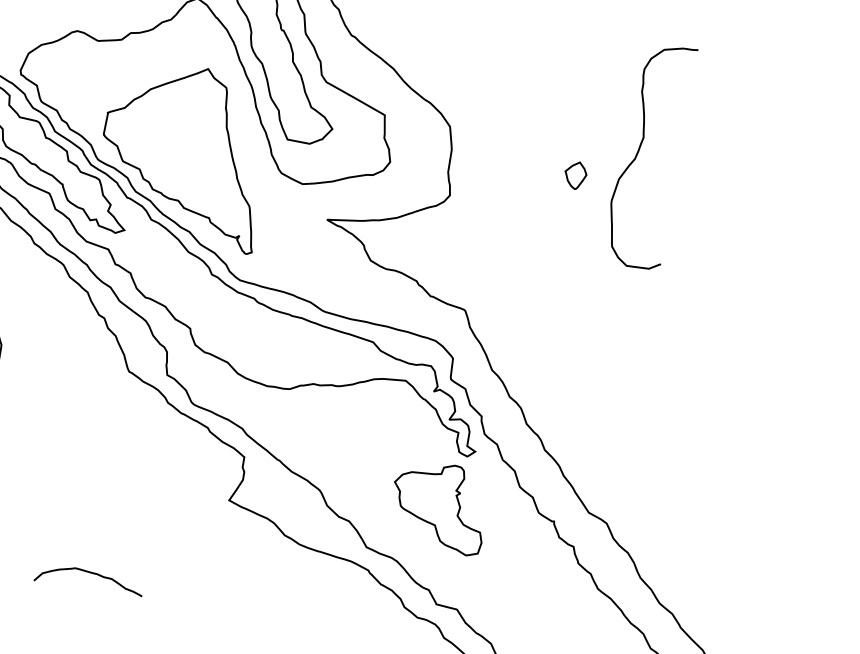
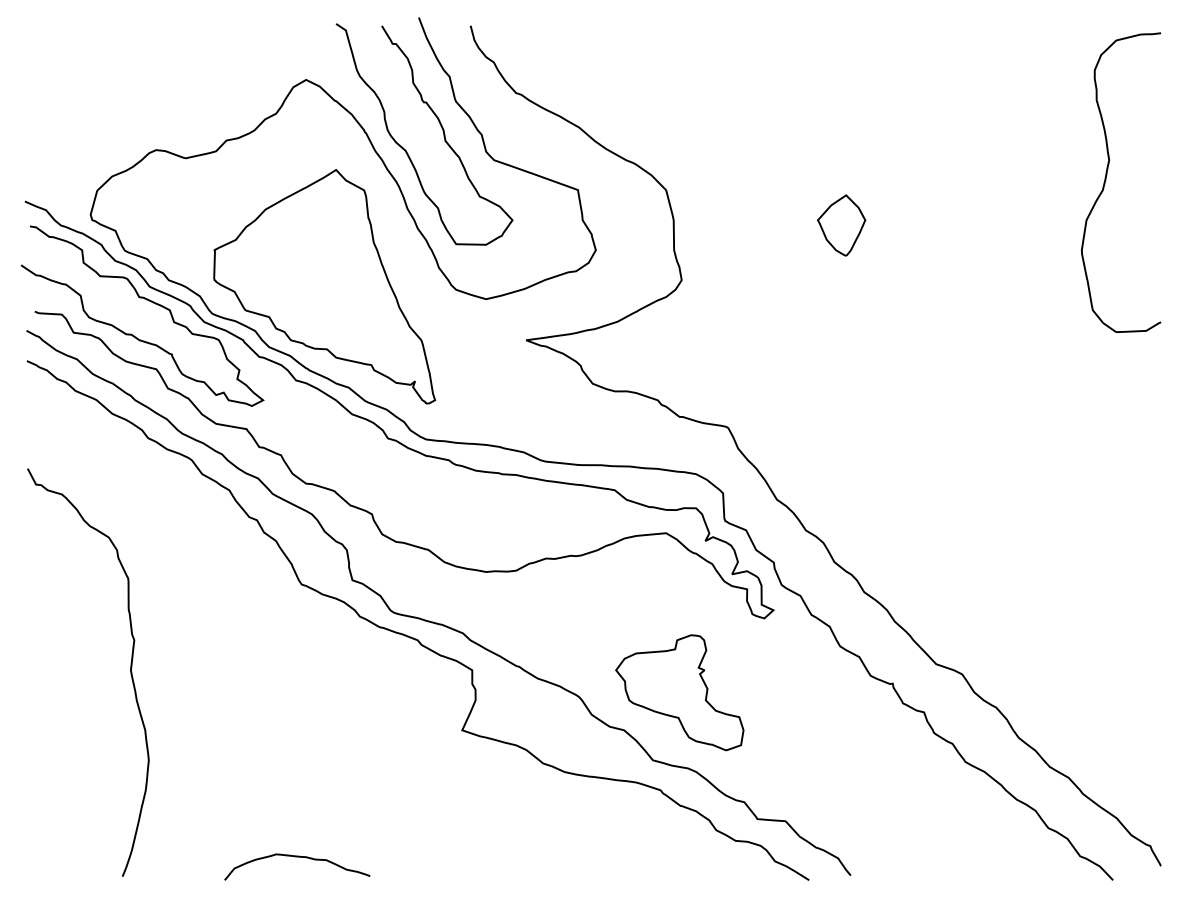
curve: (638, 152) -> (1106, 180), moved
part: (575, 175) -> (841, 225), size x1.67
part: (438, 506) -> (679, 692), moved

